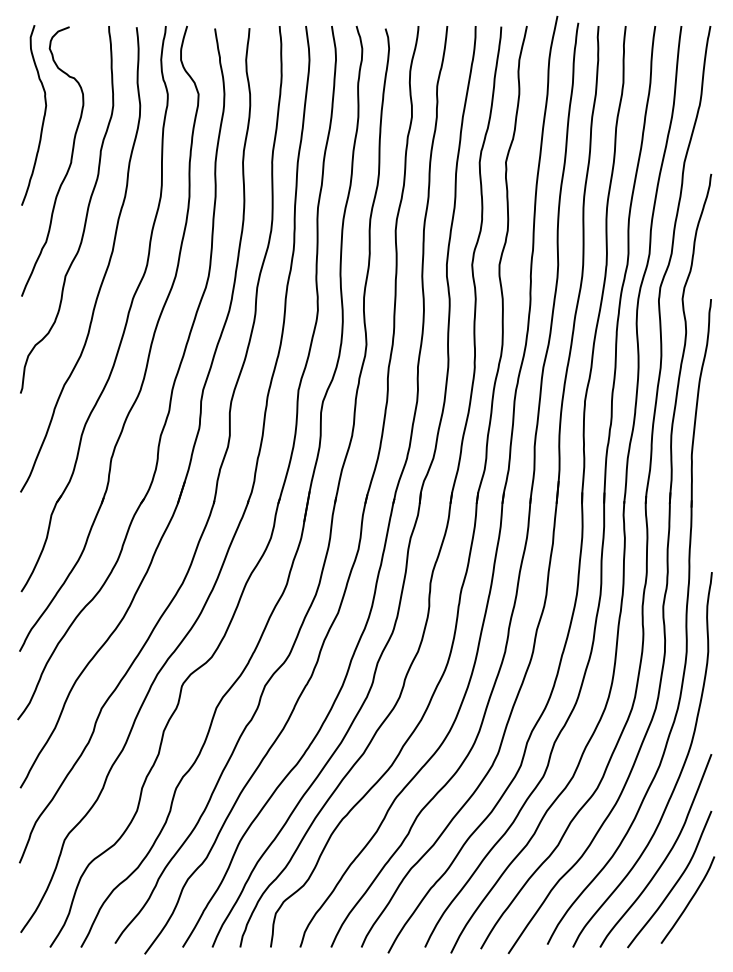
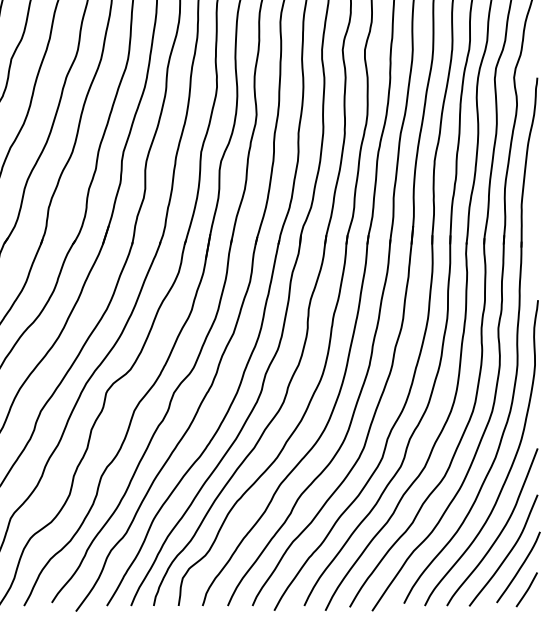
line: (698, 927) -> (527, 589), added

